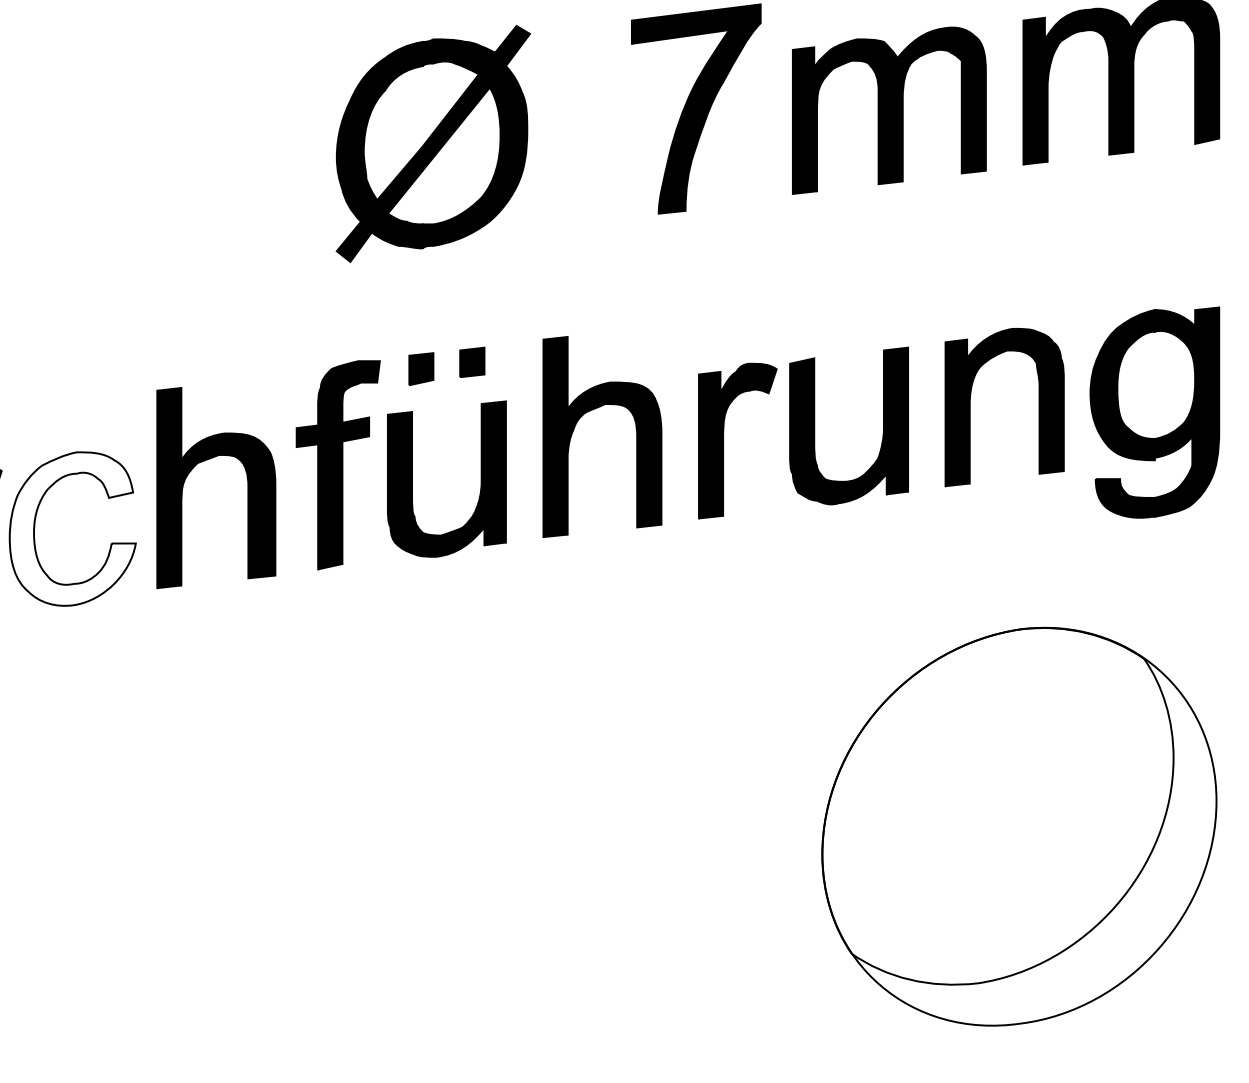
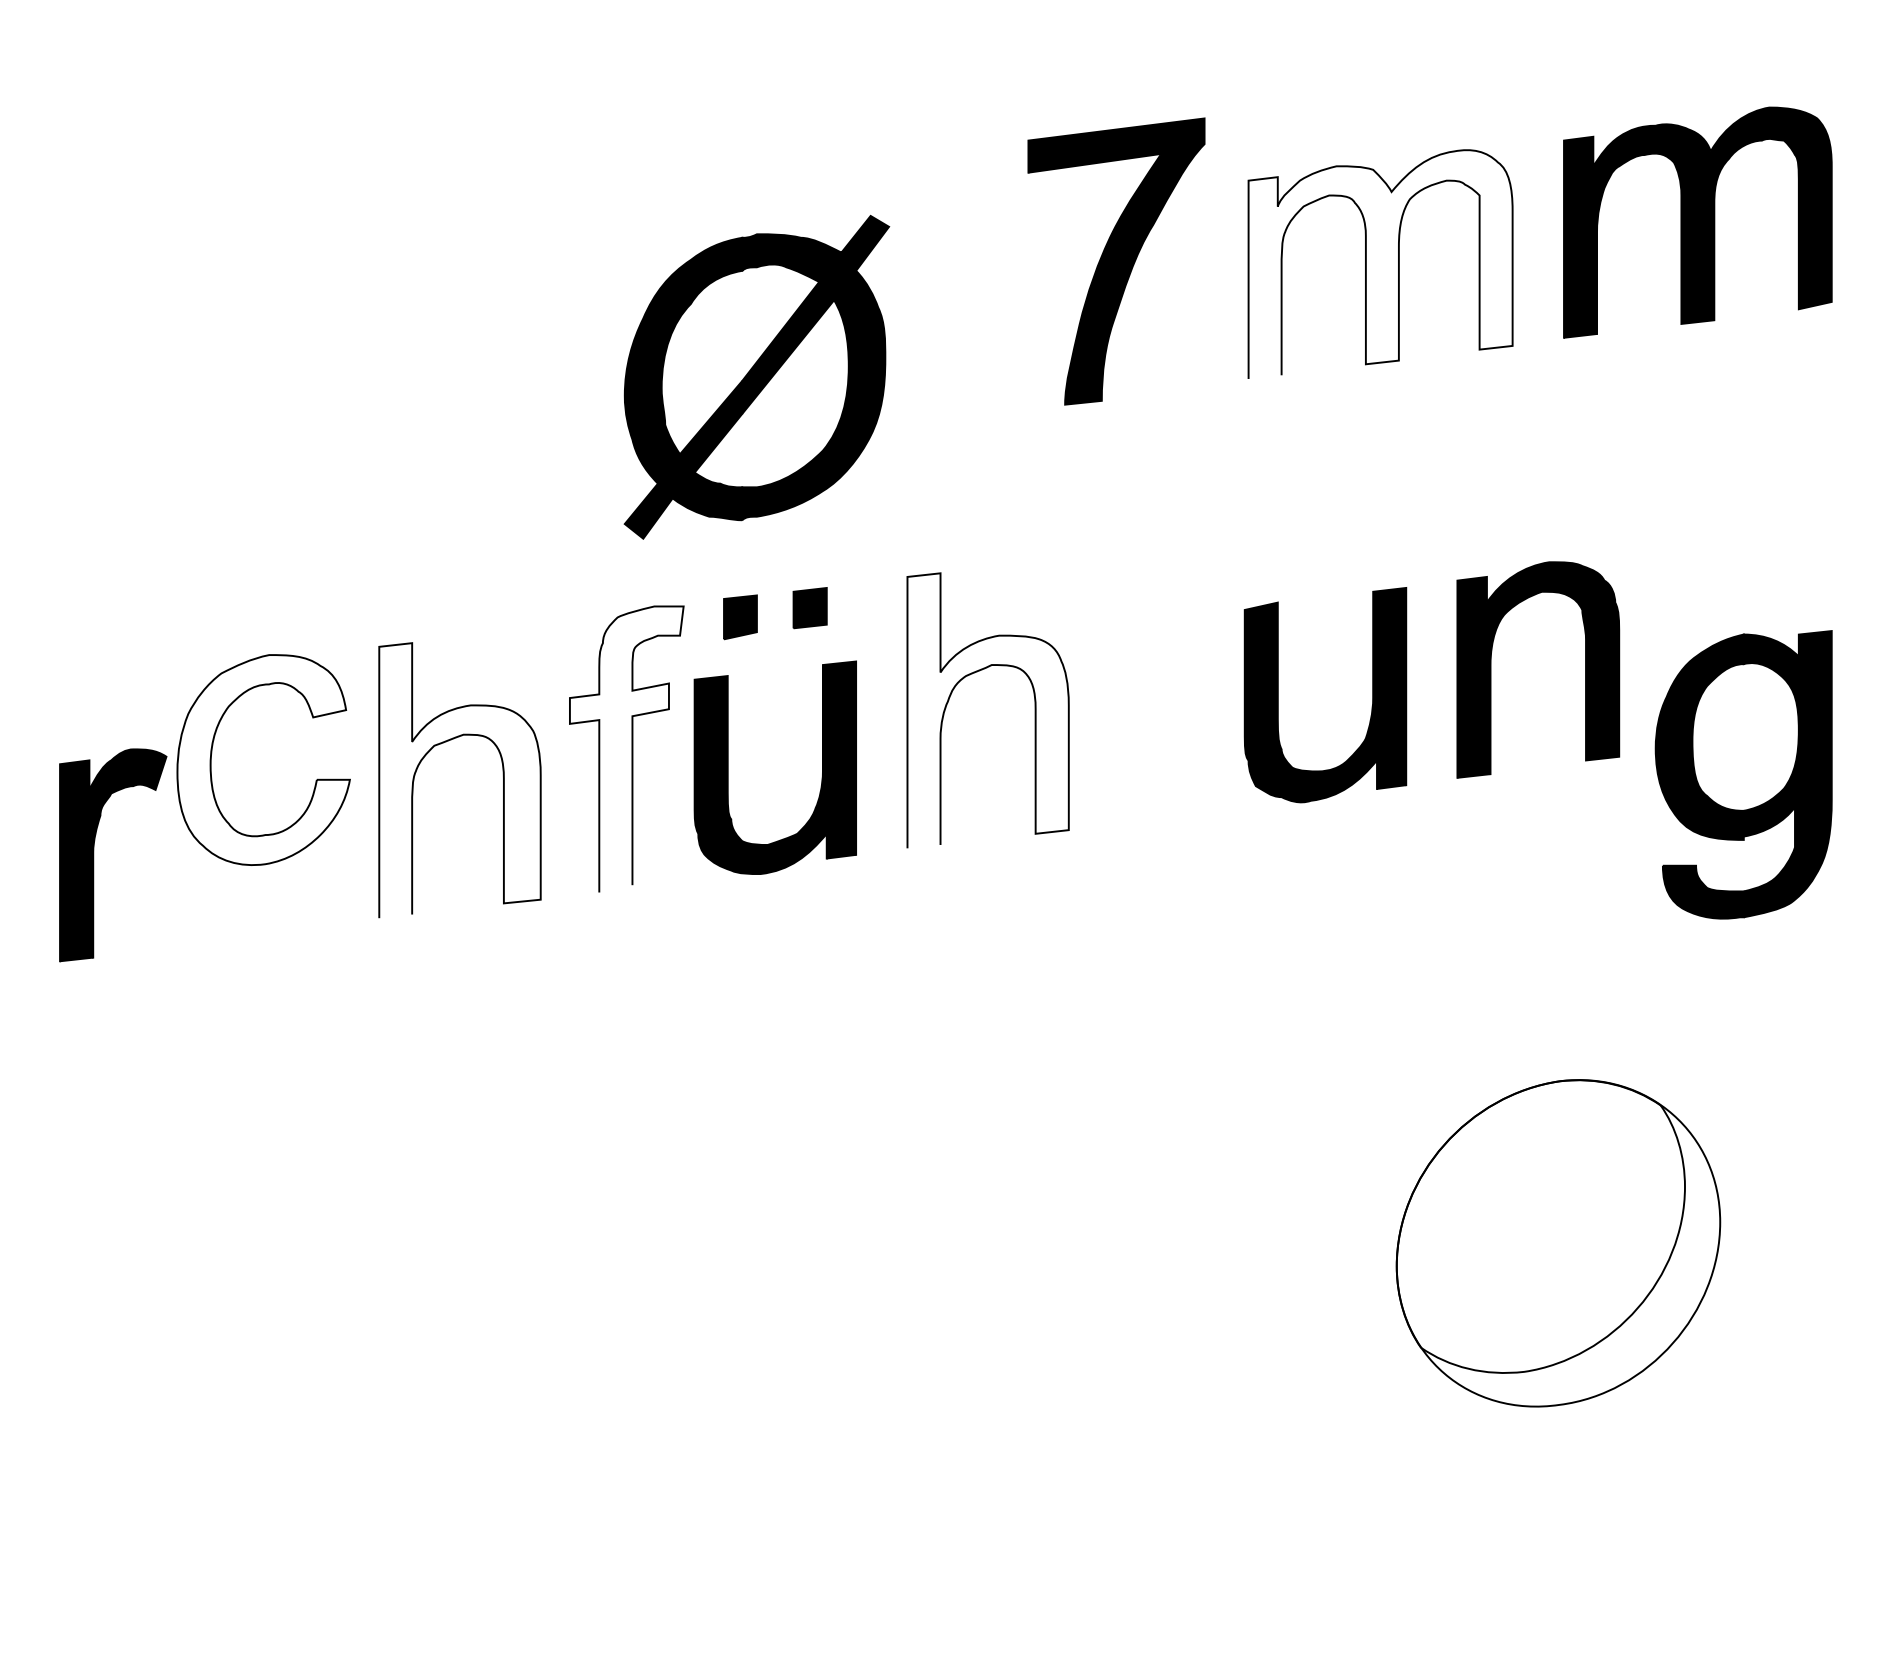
fill: (889, 111) -> (1380, 264), removed
part: (433, 144) -> (756, 377), moved
part: (1154, 412) -> (1743, 774), moved
fill: (601, 437) -> (987, 710), removed
part: (724, 440) -> (1154, 715), removed
fill: (338, 465) -> (626, 749), removed
fill: (215, 488) -> (459, 780), removed
part: (35, 524) -> (212, 753), moved
part: (1019, 826) -> (1558, 1243), size x0.6

